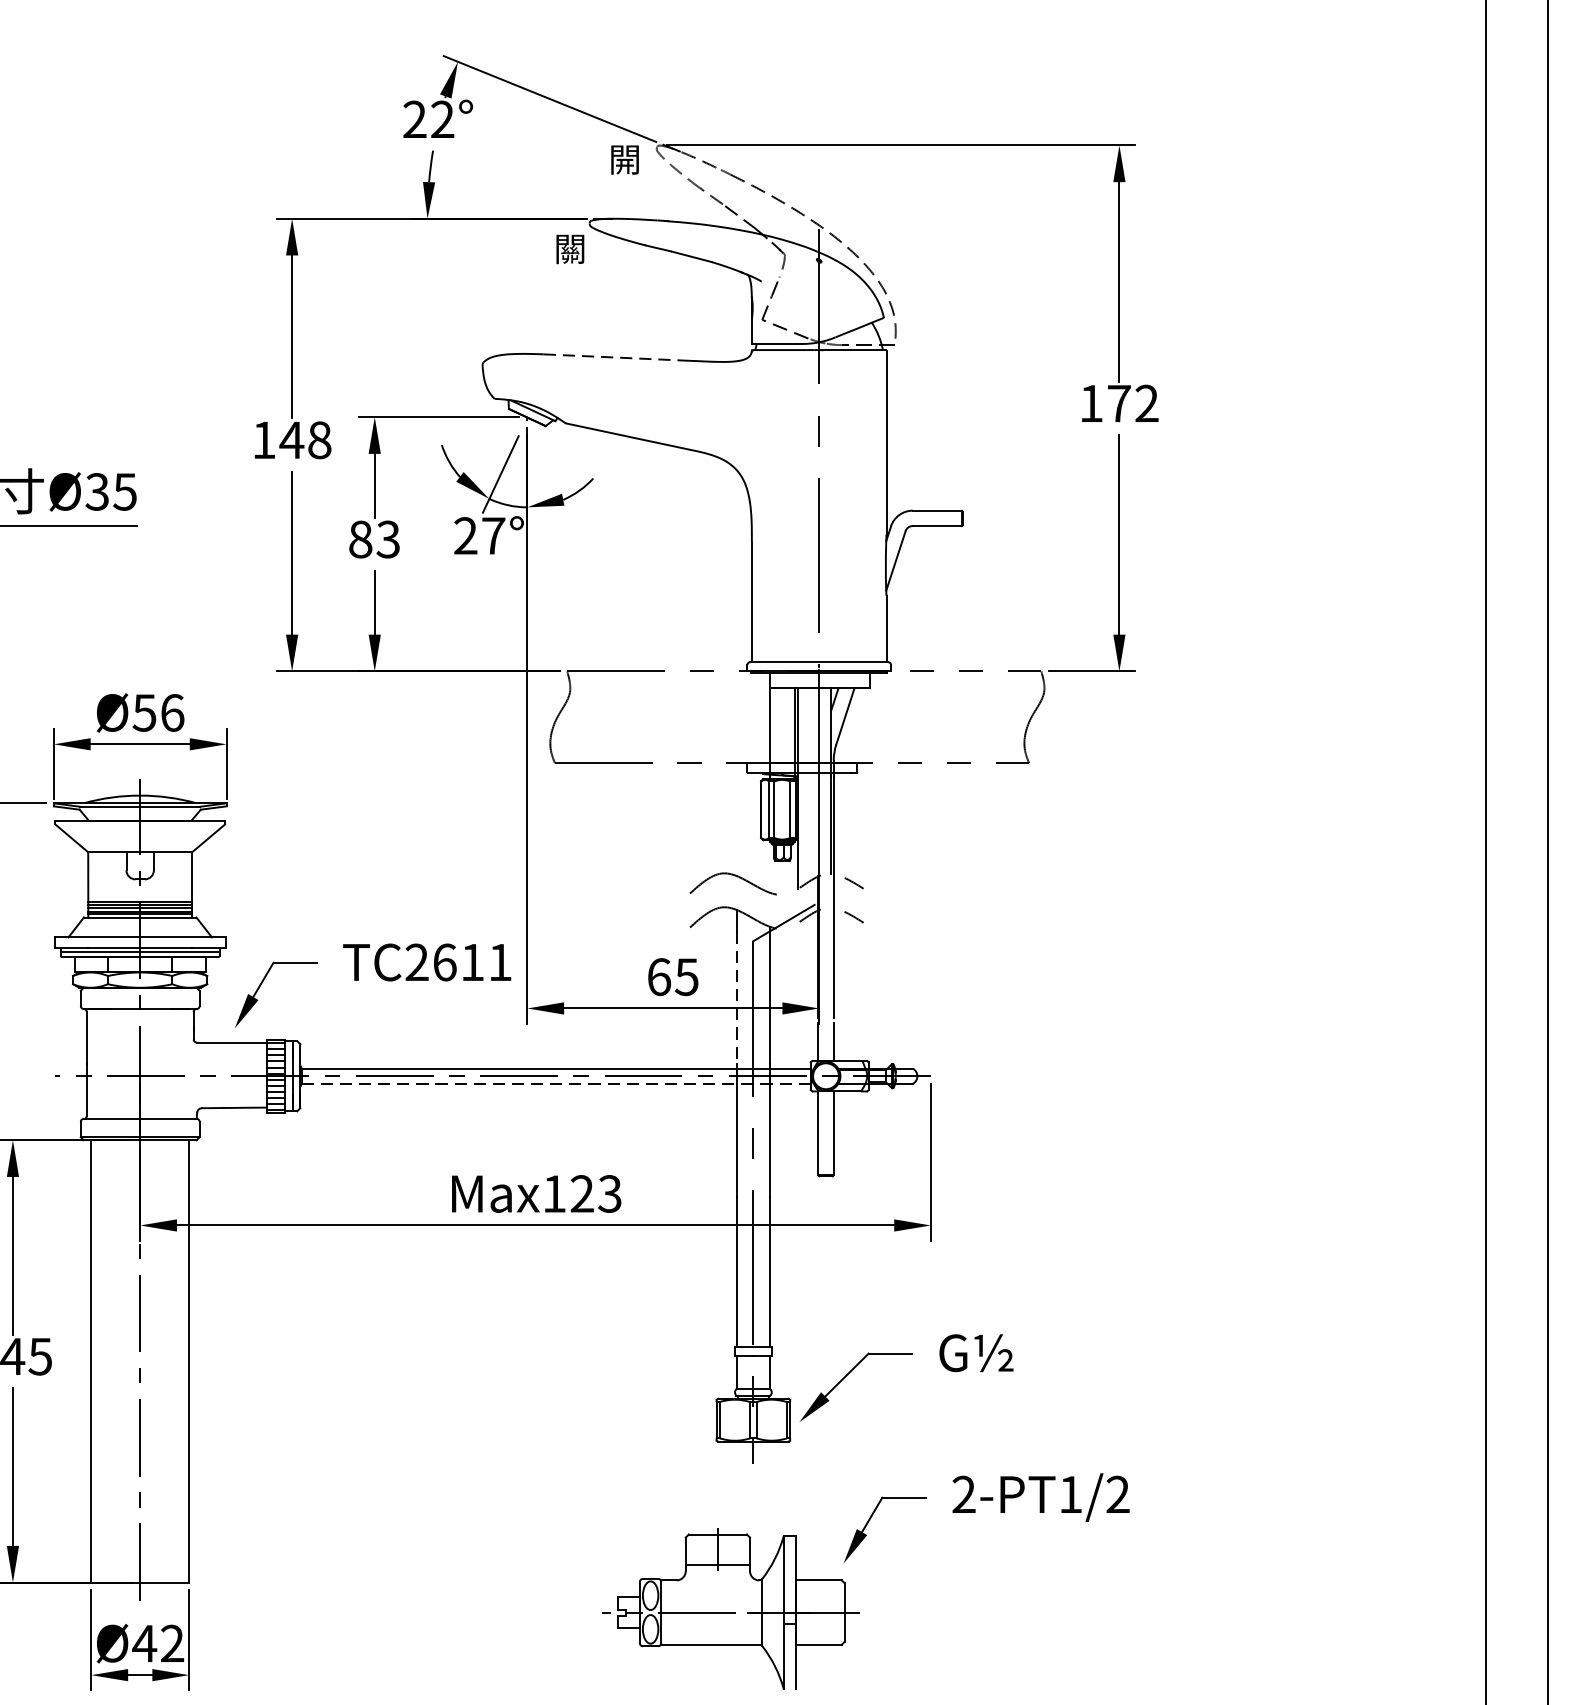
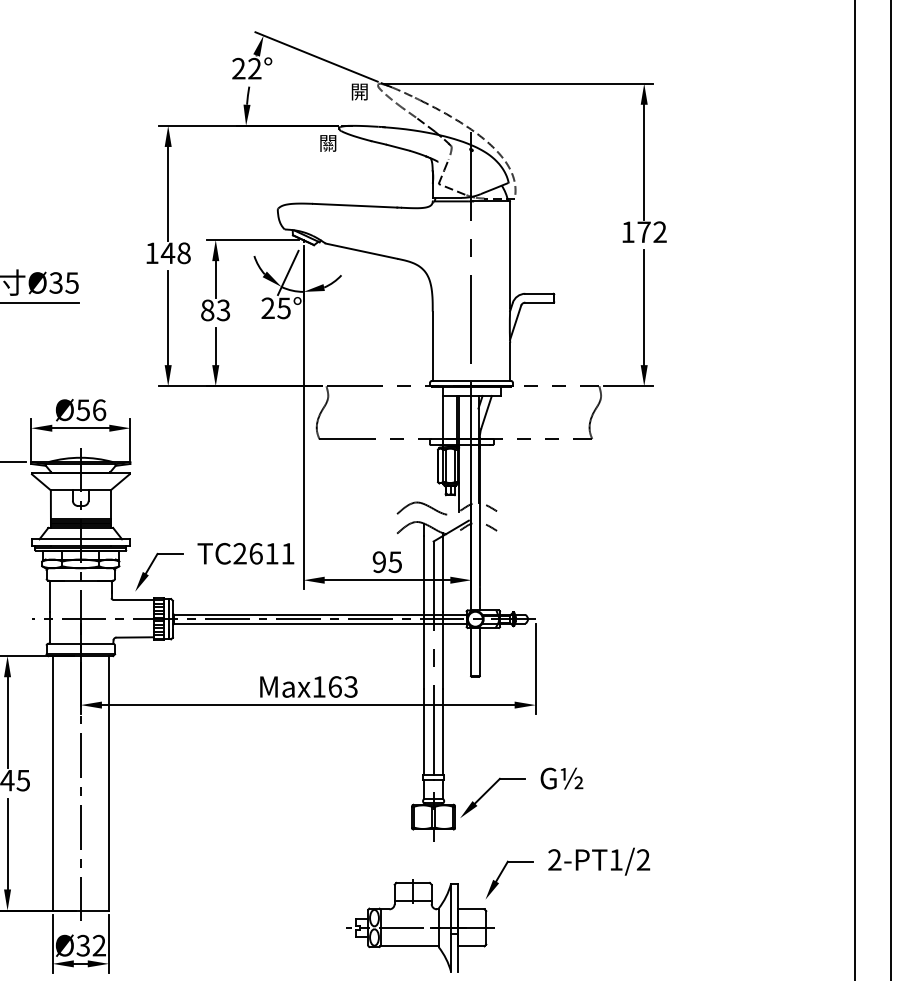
line: (617, 357) -> (355, 205), dashed -> solid
text: (492, 536) -> (283, 308), 27° -> 25°
text: (659, 977) -> (379, 562), 65 -> 95
line: (735, 998) -> (423, 574), dashed -> solid
line: (555, 1083) -> (319, 623), dashed -> solid
text: (581, 1193) -> (334, 686), Max123 -> Max163
text: (144, 1643) -> (83, 945), 42 -> 32

